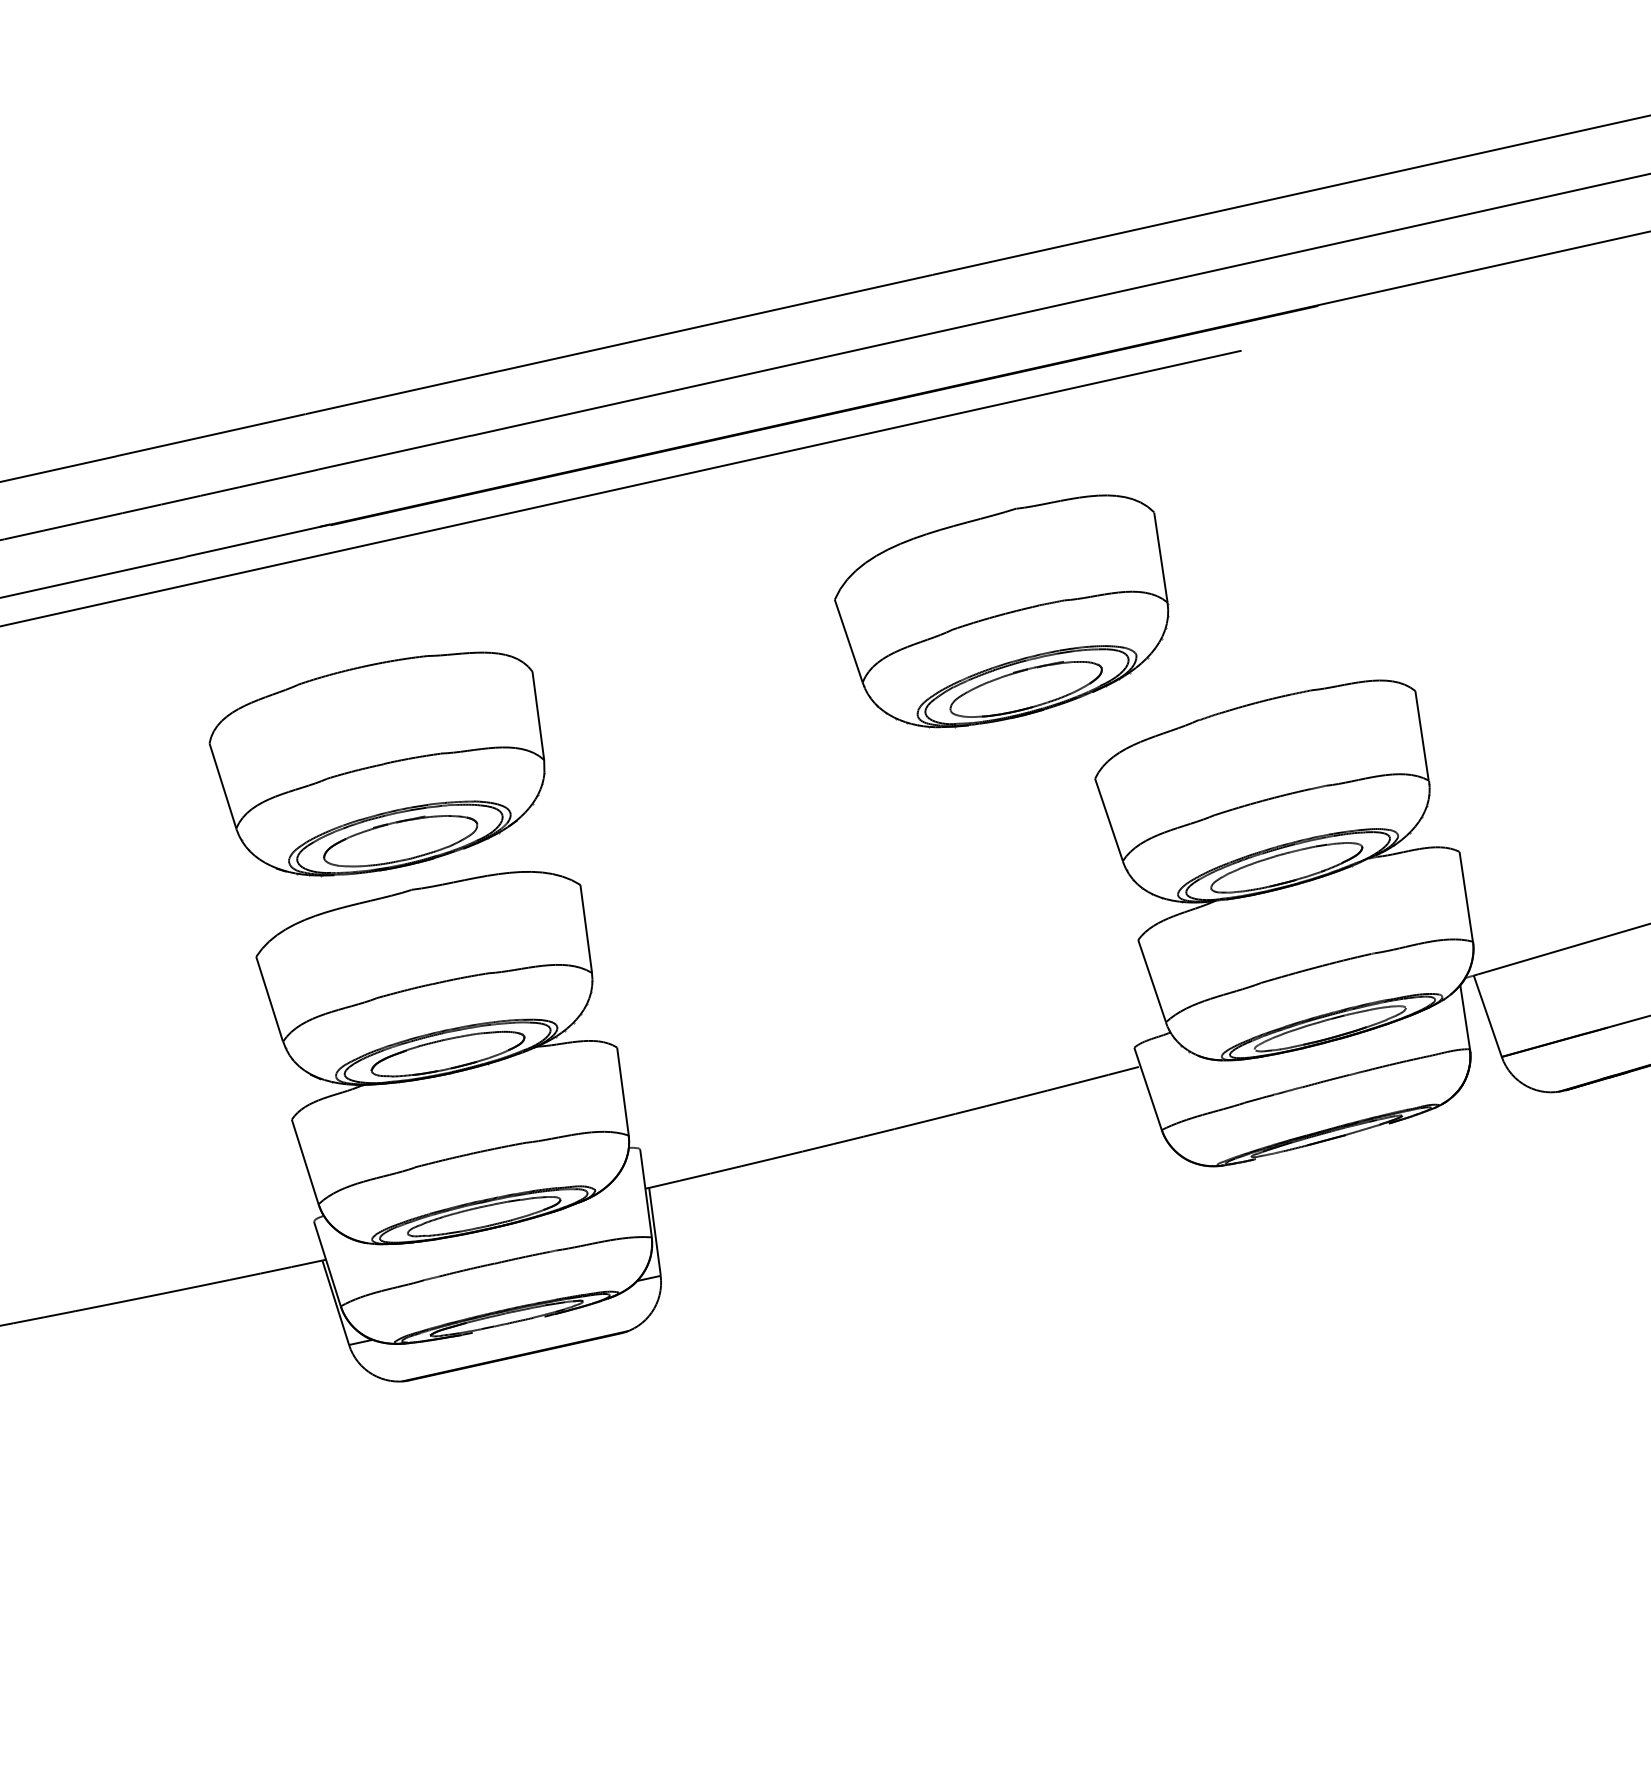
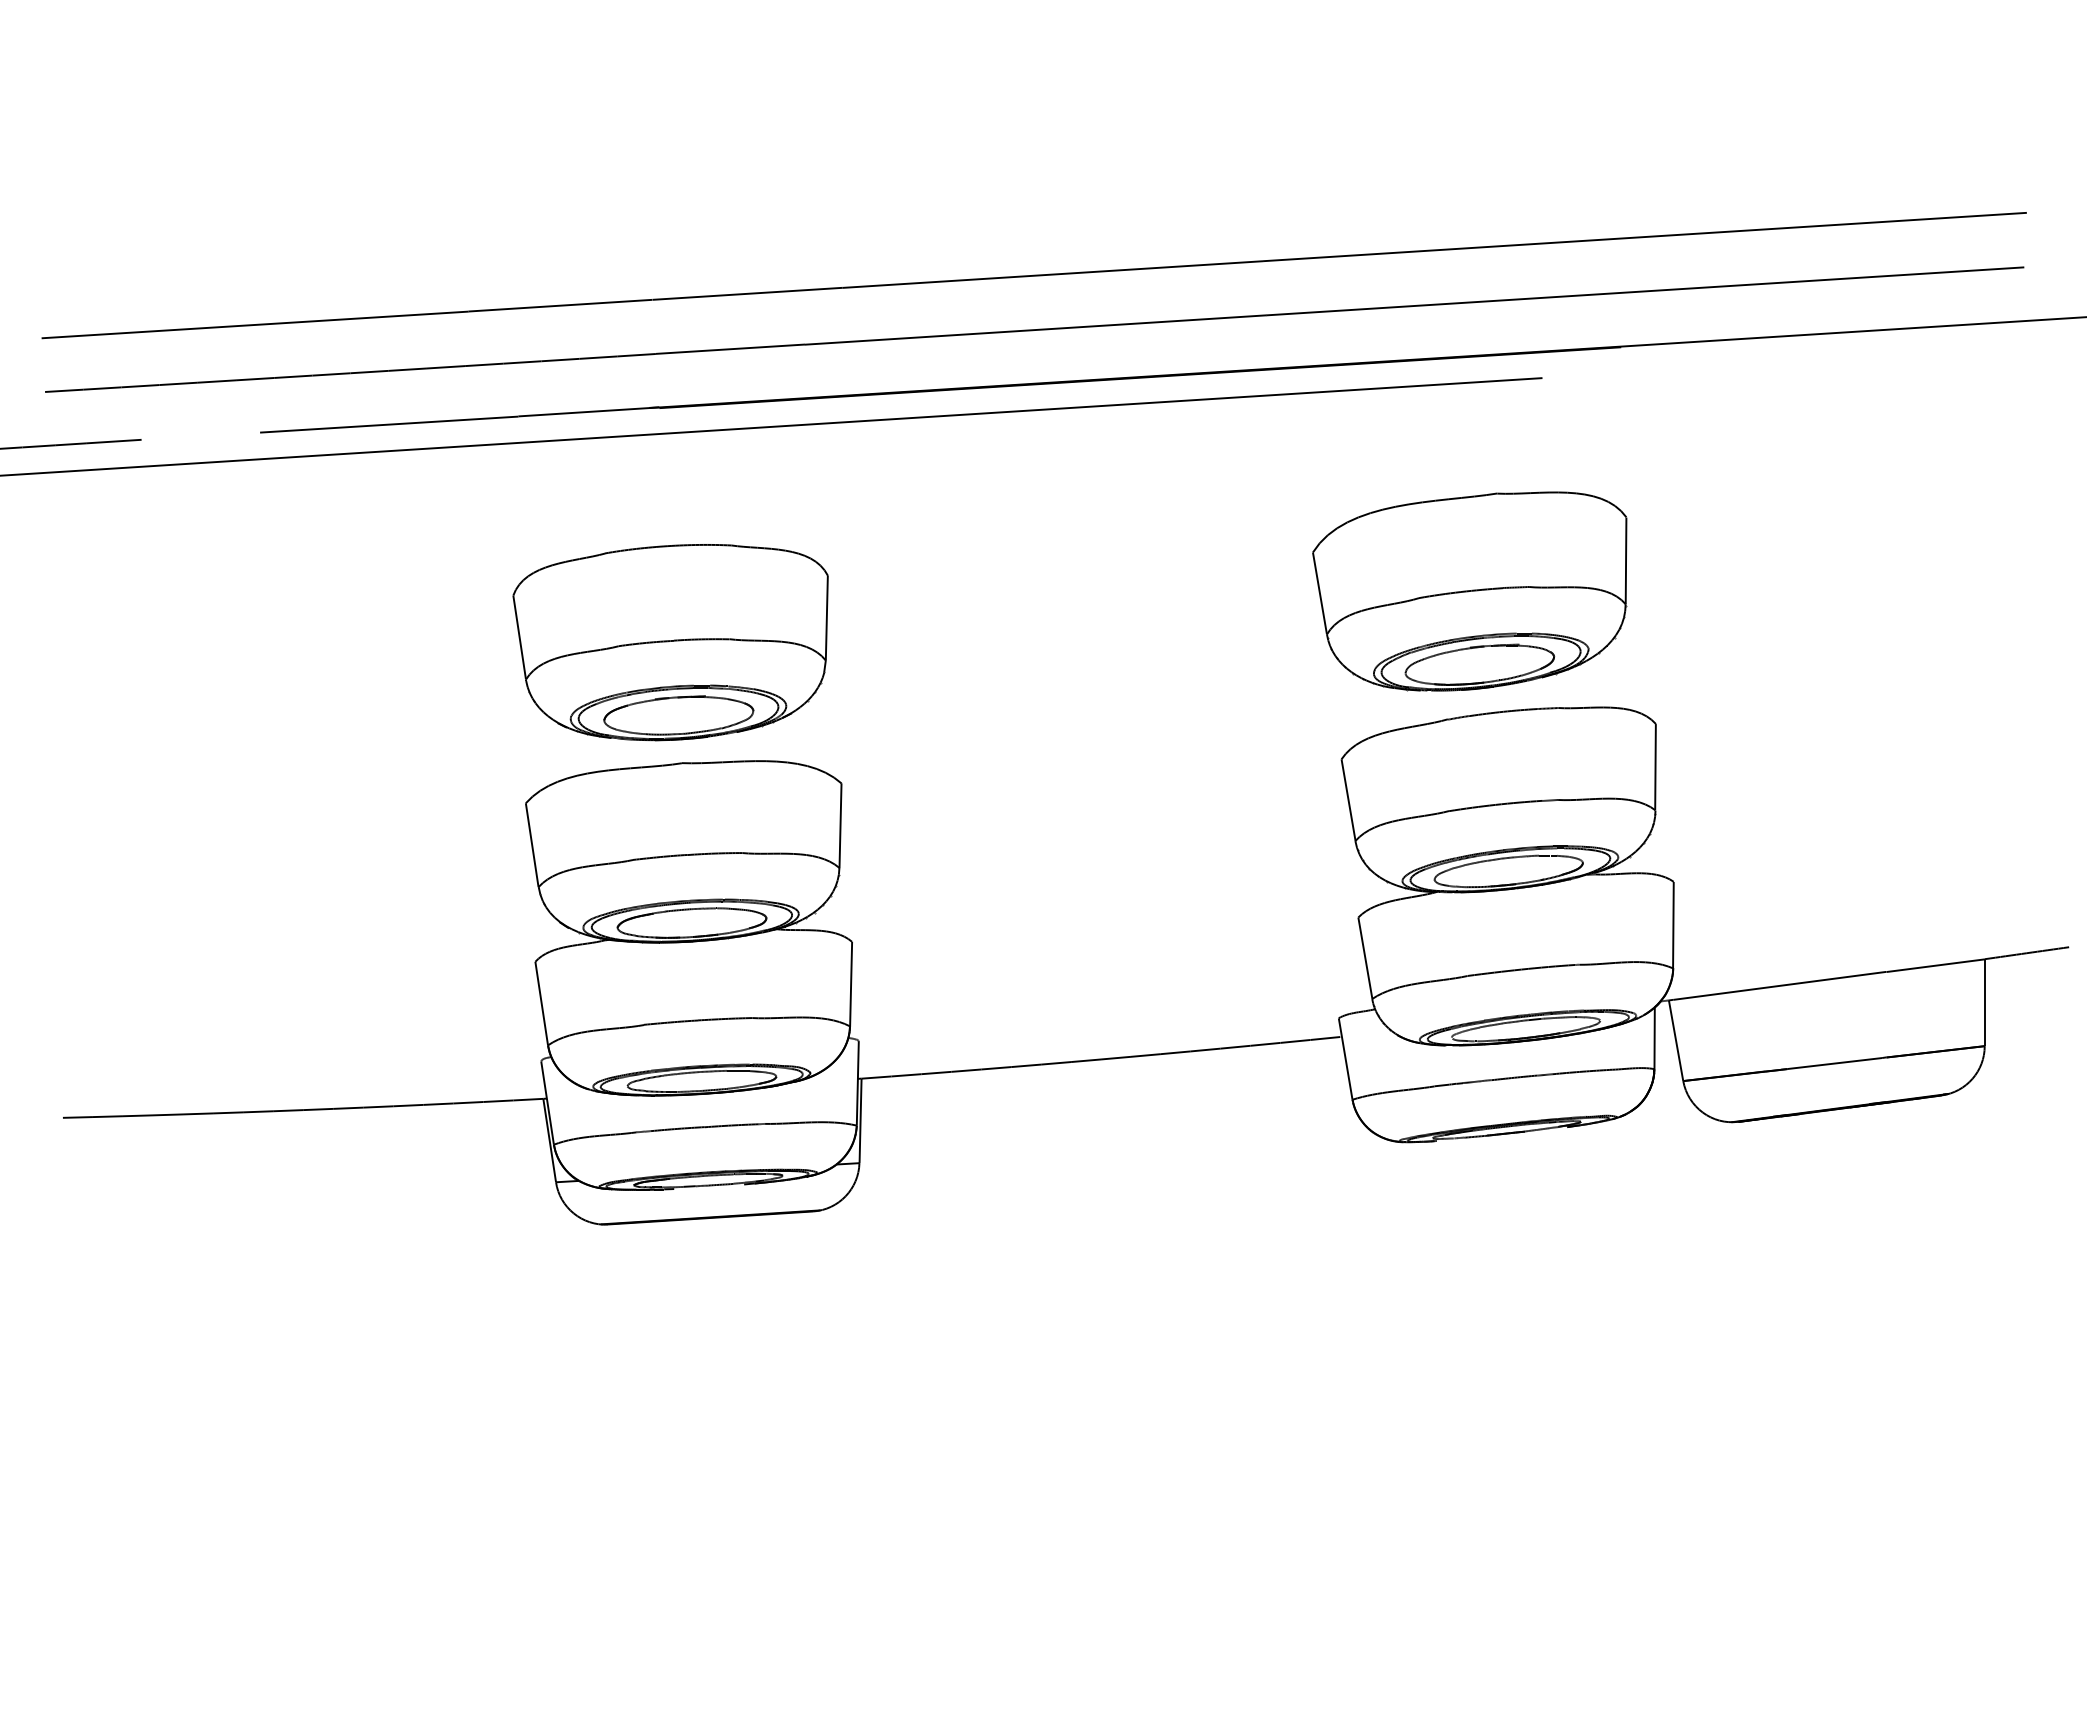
part: (1003, 614) -> (1469, 591), moved

